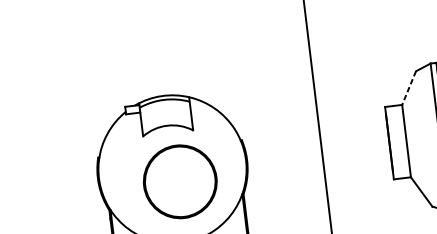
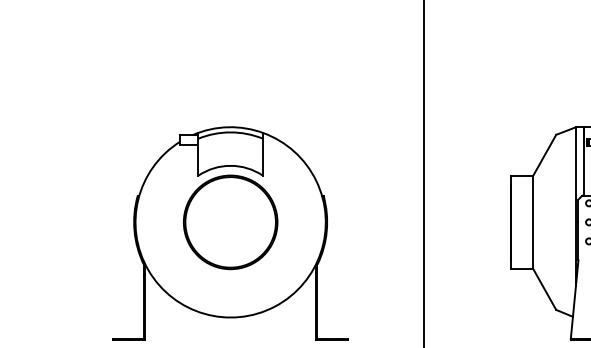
line: (408, 88) -> (544, 155), dashed -> solid
part: (180, 181) -> (230, 222), moved

